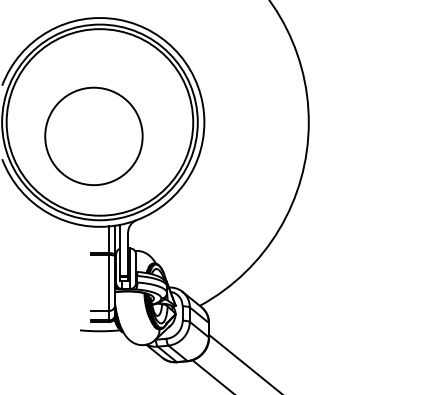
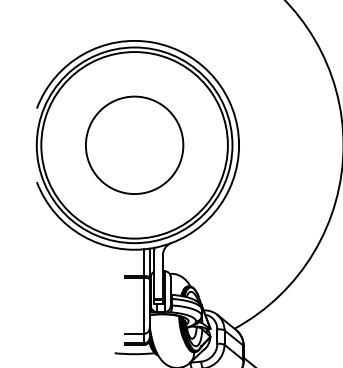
circle: (93, 135) -> (134, 144), moved

